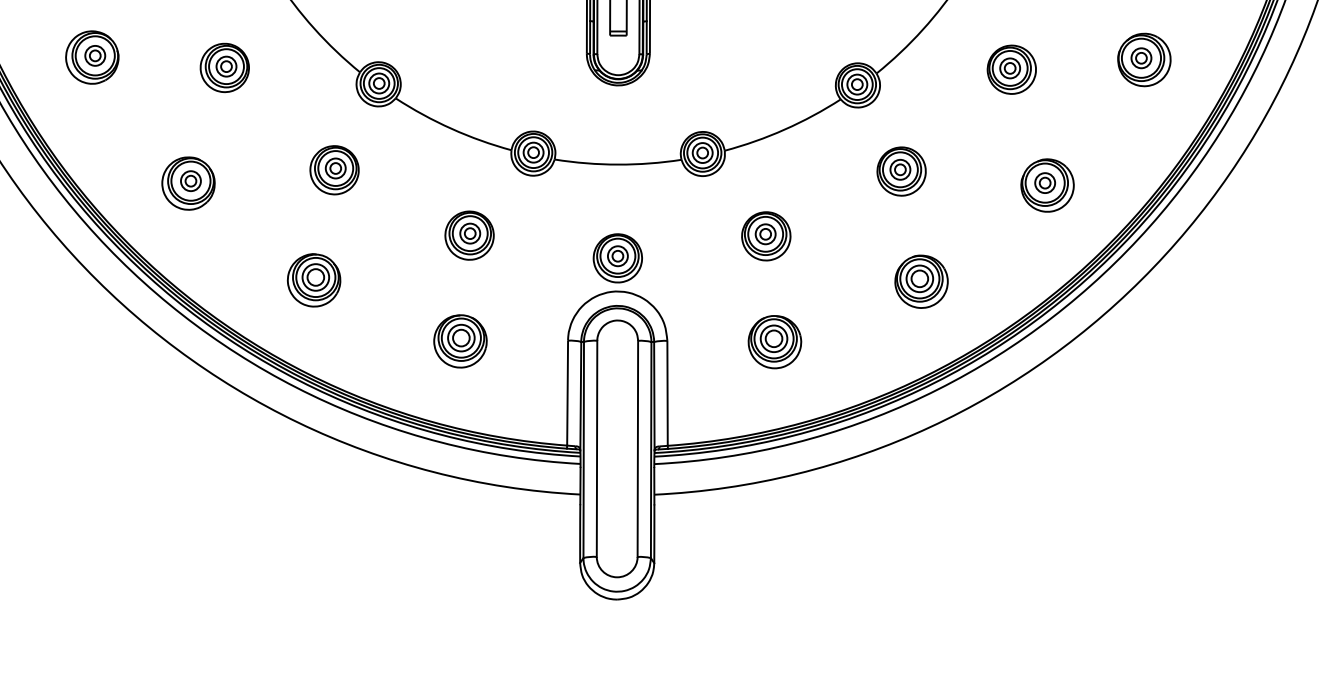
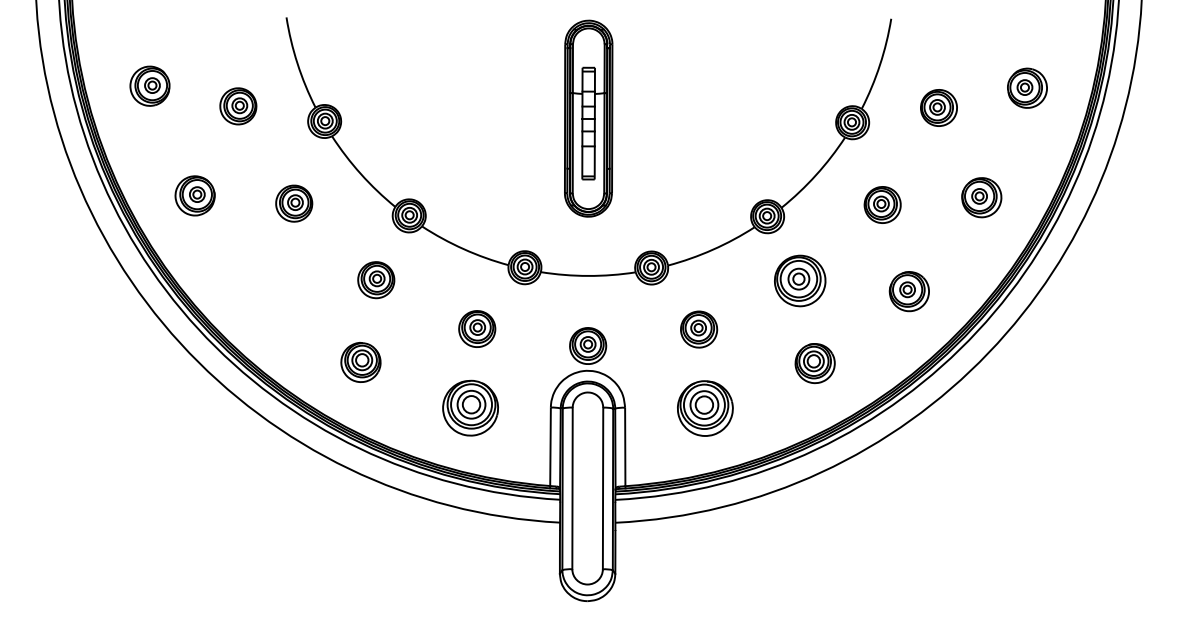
part: (901, 172) -> (800, 281), size x1.4
part: (187, 182) -> (266, 289), removed
part: (459, 340) -> (469, 407), size x1.4
part: (774, 341) -> (705, 408), size x1.4

